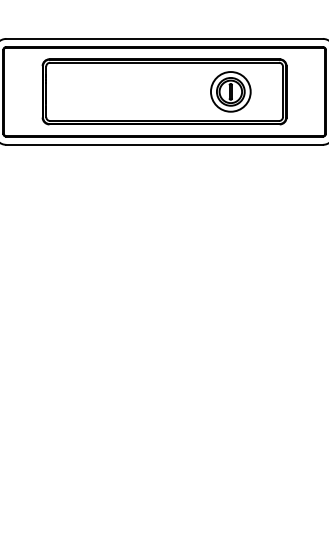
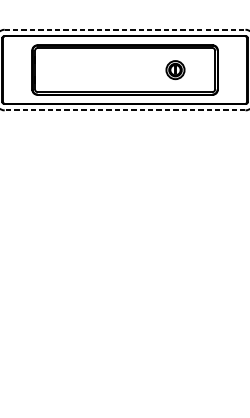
line: (165, 38) -> (125, 29), solid -> dashed
part: (230, 91) -> (175, 69), size x0.6
line: (164, 144) -> (125, 110), solid -> dashed

